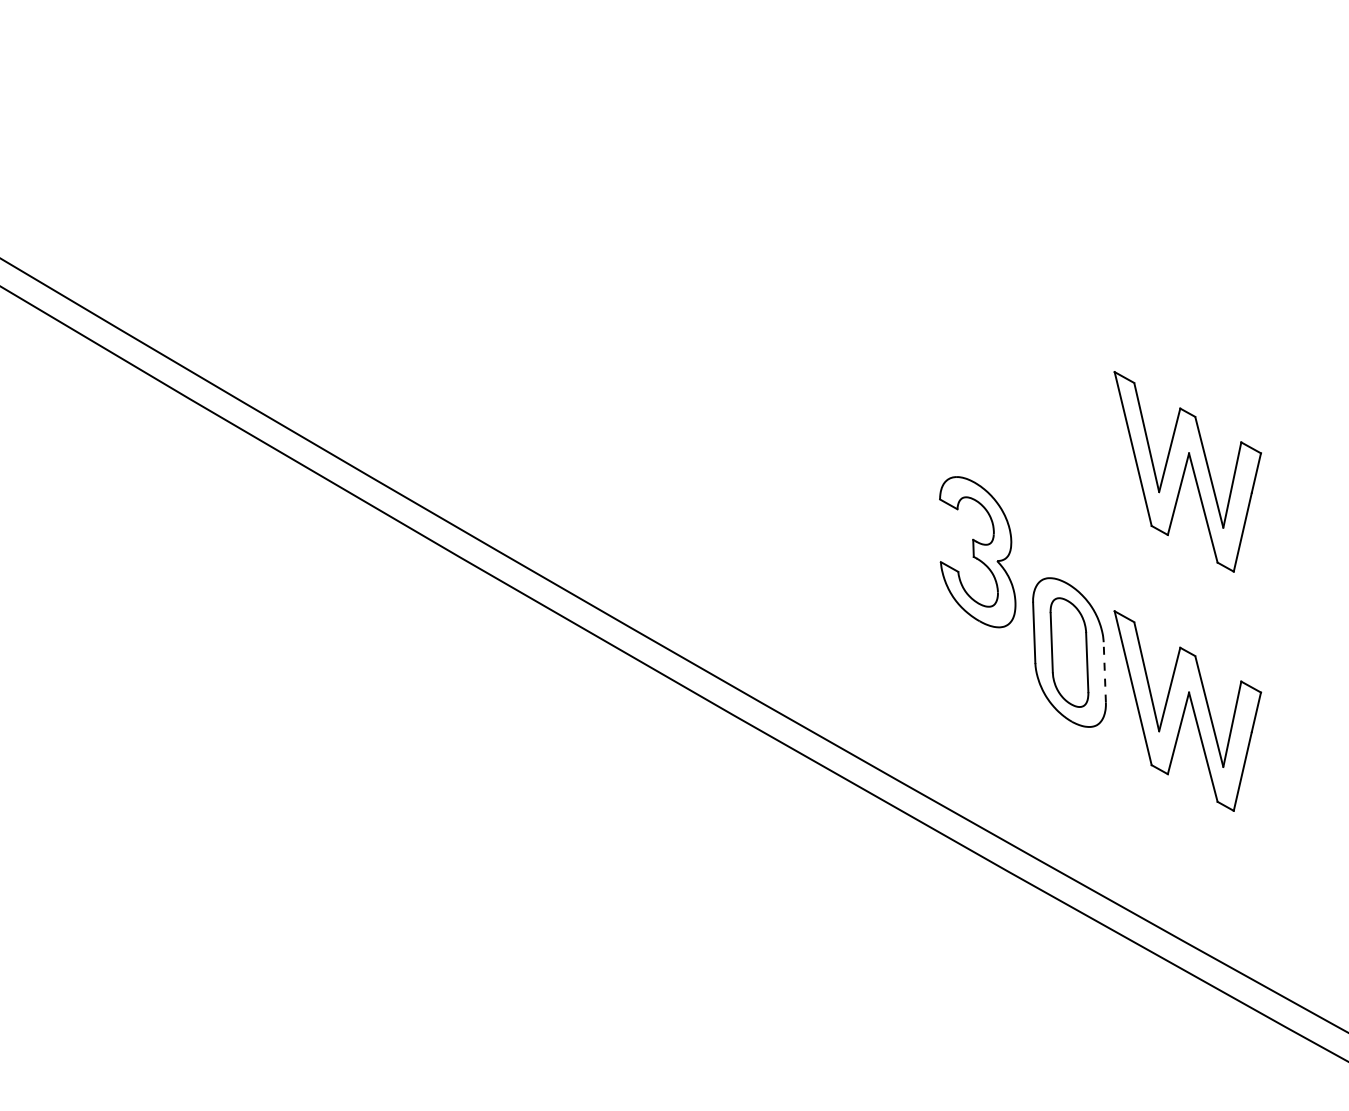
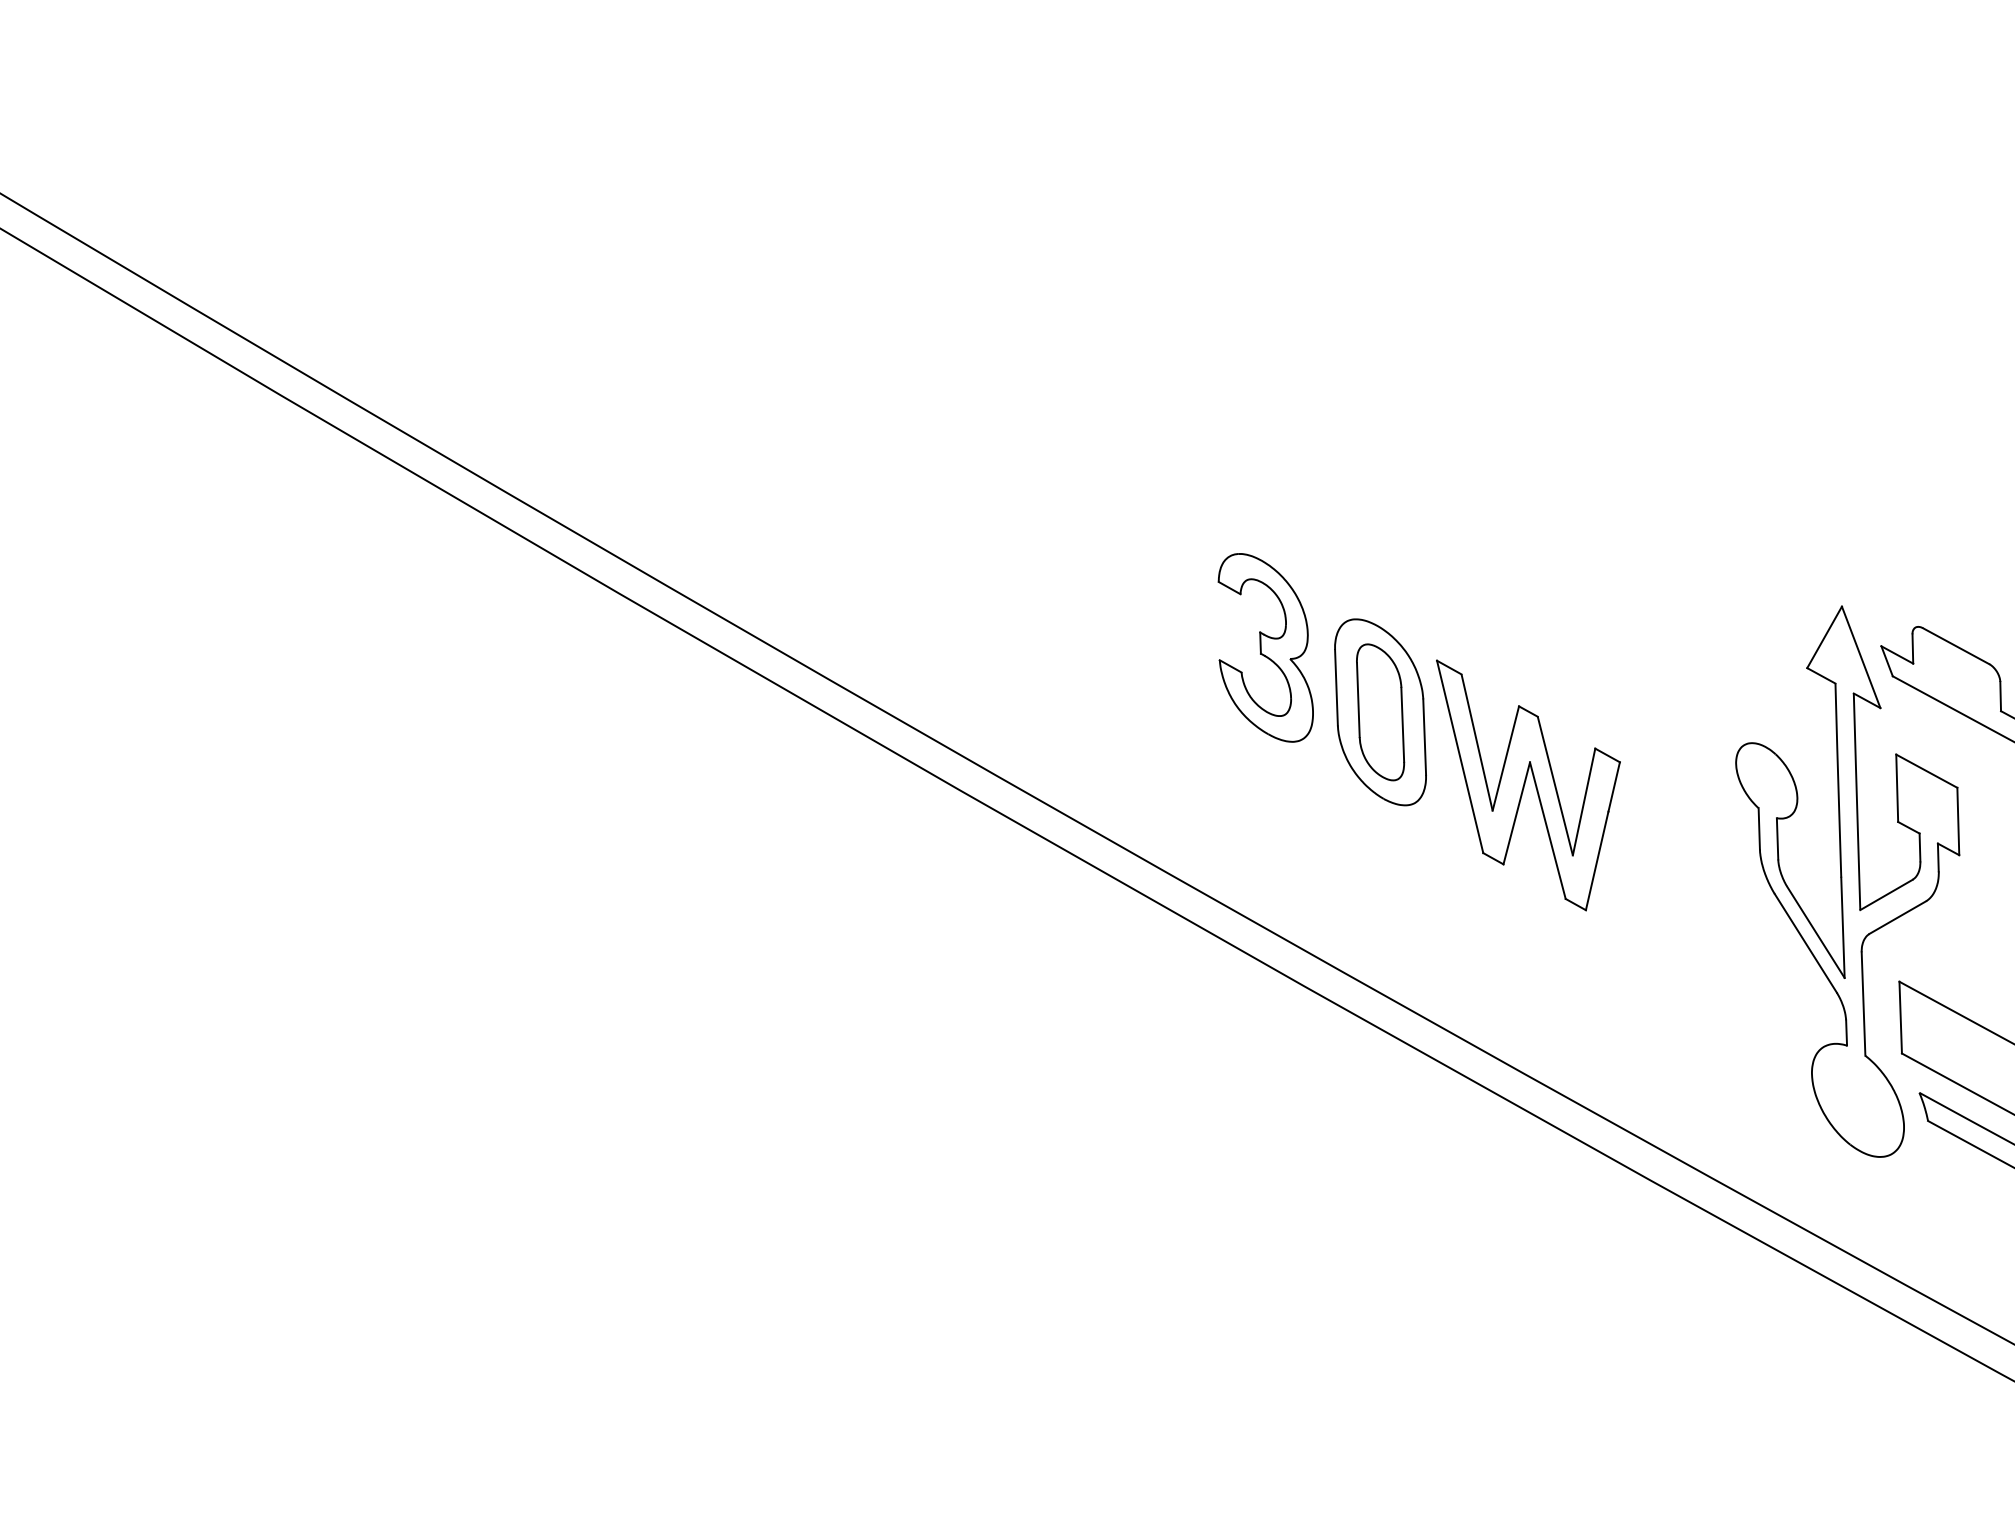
part: (1187, 471) -> (1528, 486), removed
part: (977, 551) -> (1265, 647), moved
line: (1104, 672) -> (1424, 737), dashed -> solid

